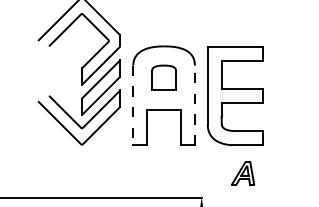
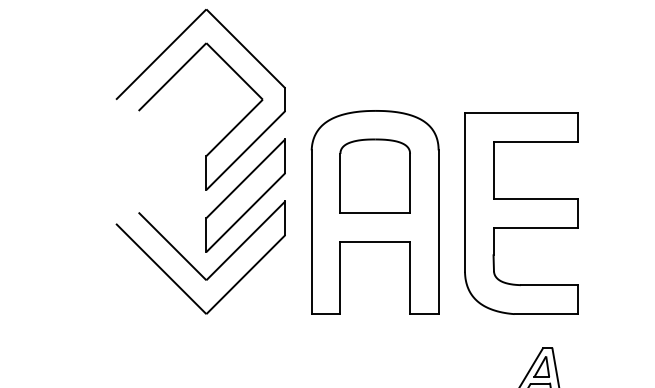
part: (163, 77) -> (374, 174), size x1.43
line: (133, 105) -> (312, 232), dashed -> solid
line: (194, 105) -> (437, 232), dashed -> solid

